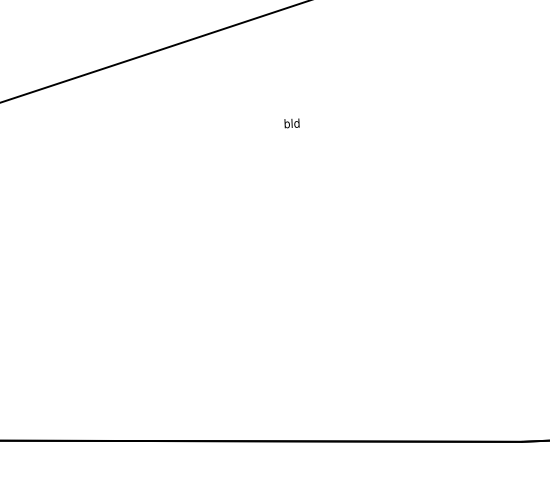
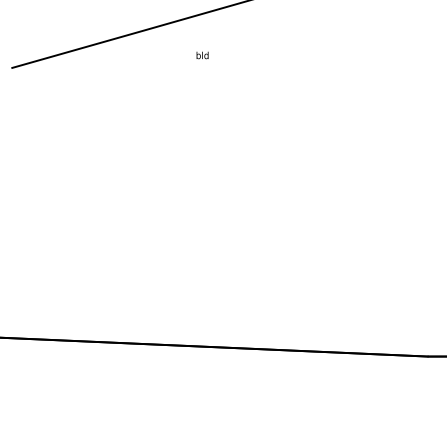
text: (291, 123) -> (202, 55), moved

